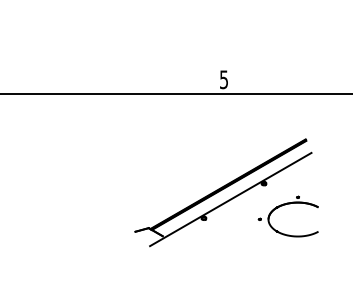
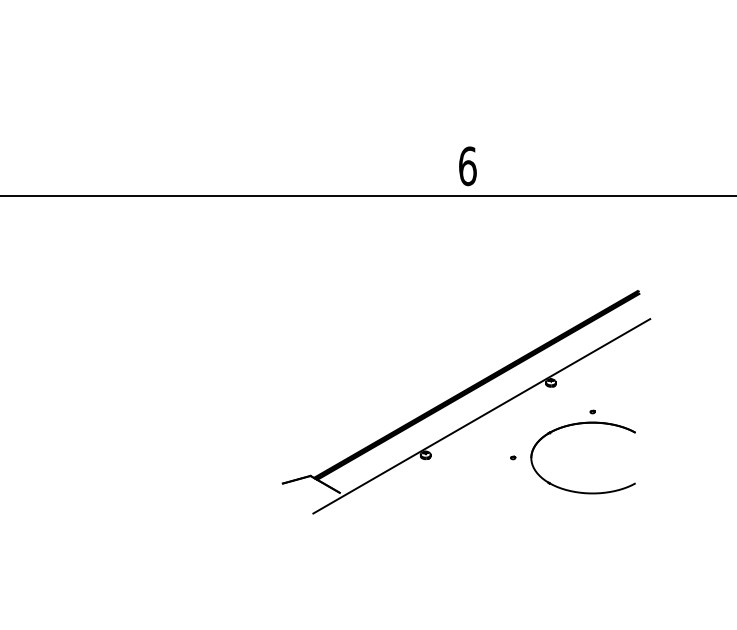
text: (224, 79) -> (468, 165), 5 -> 6
part: (285, 205) -> (566, 428), moved

